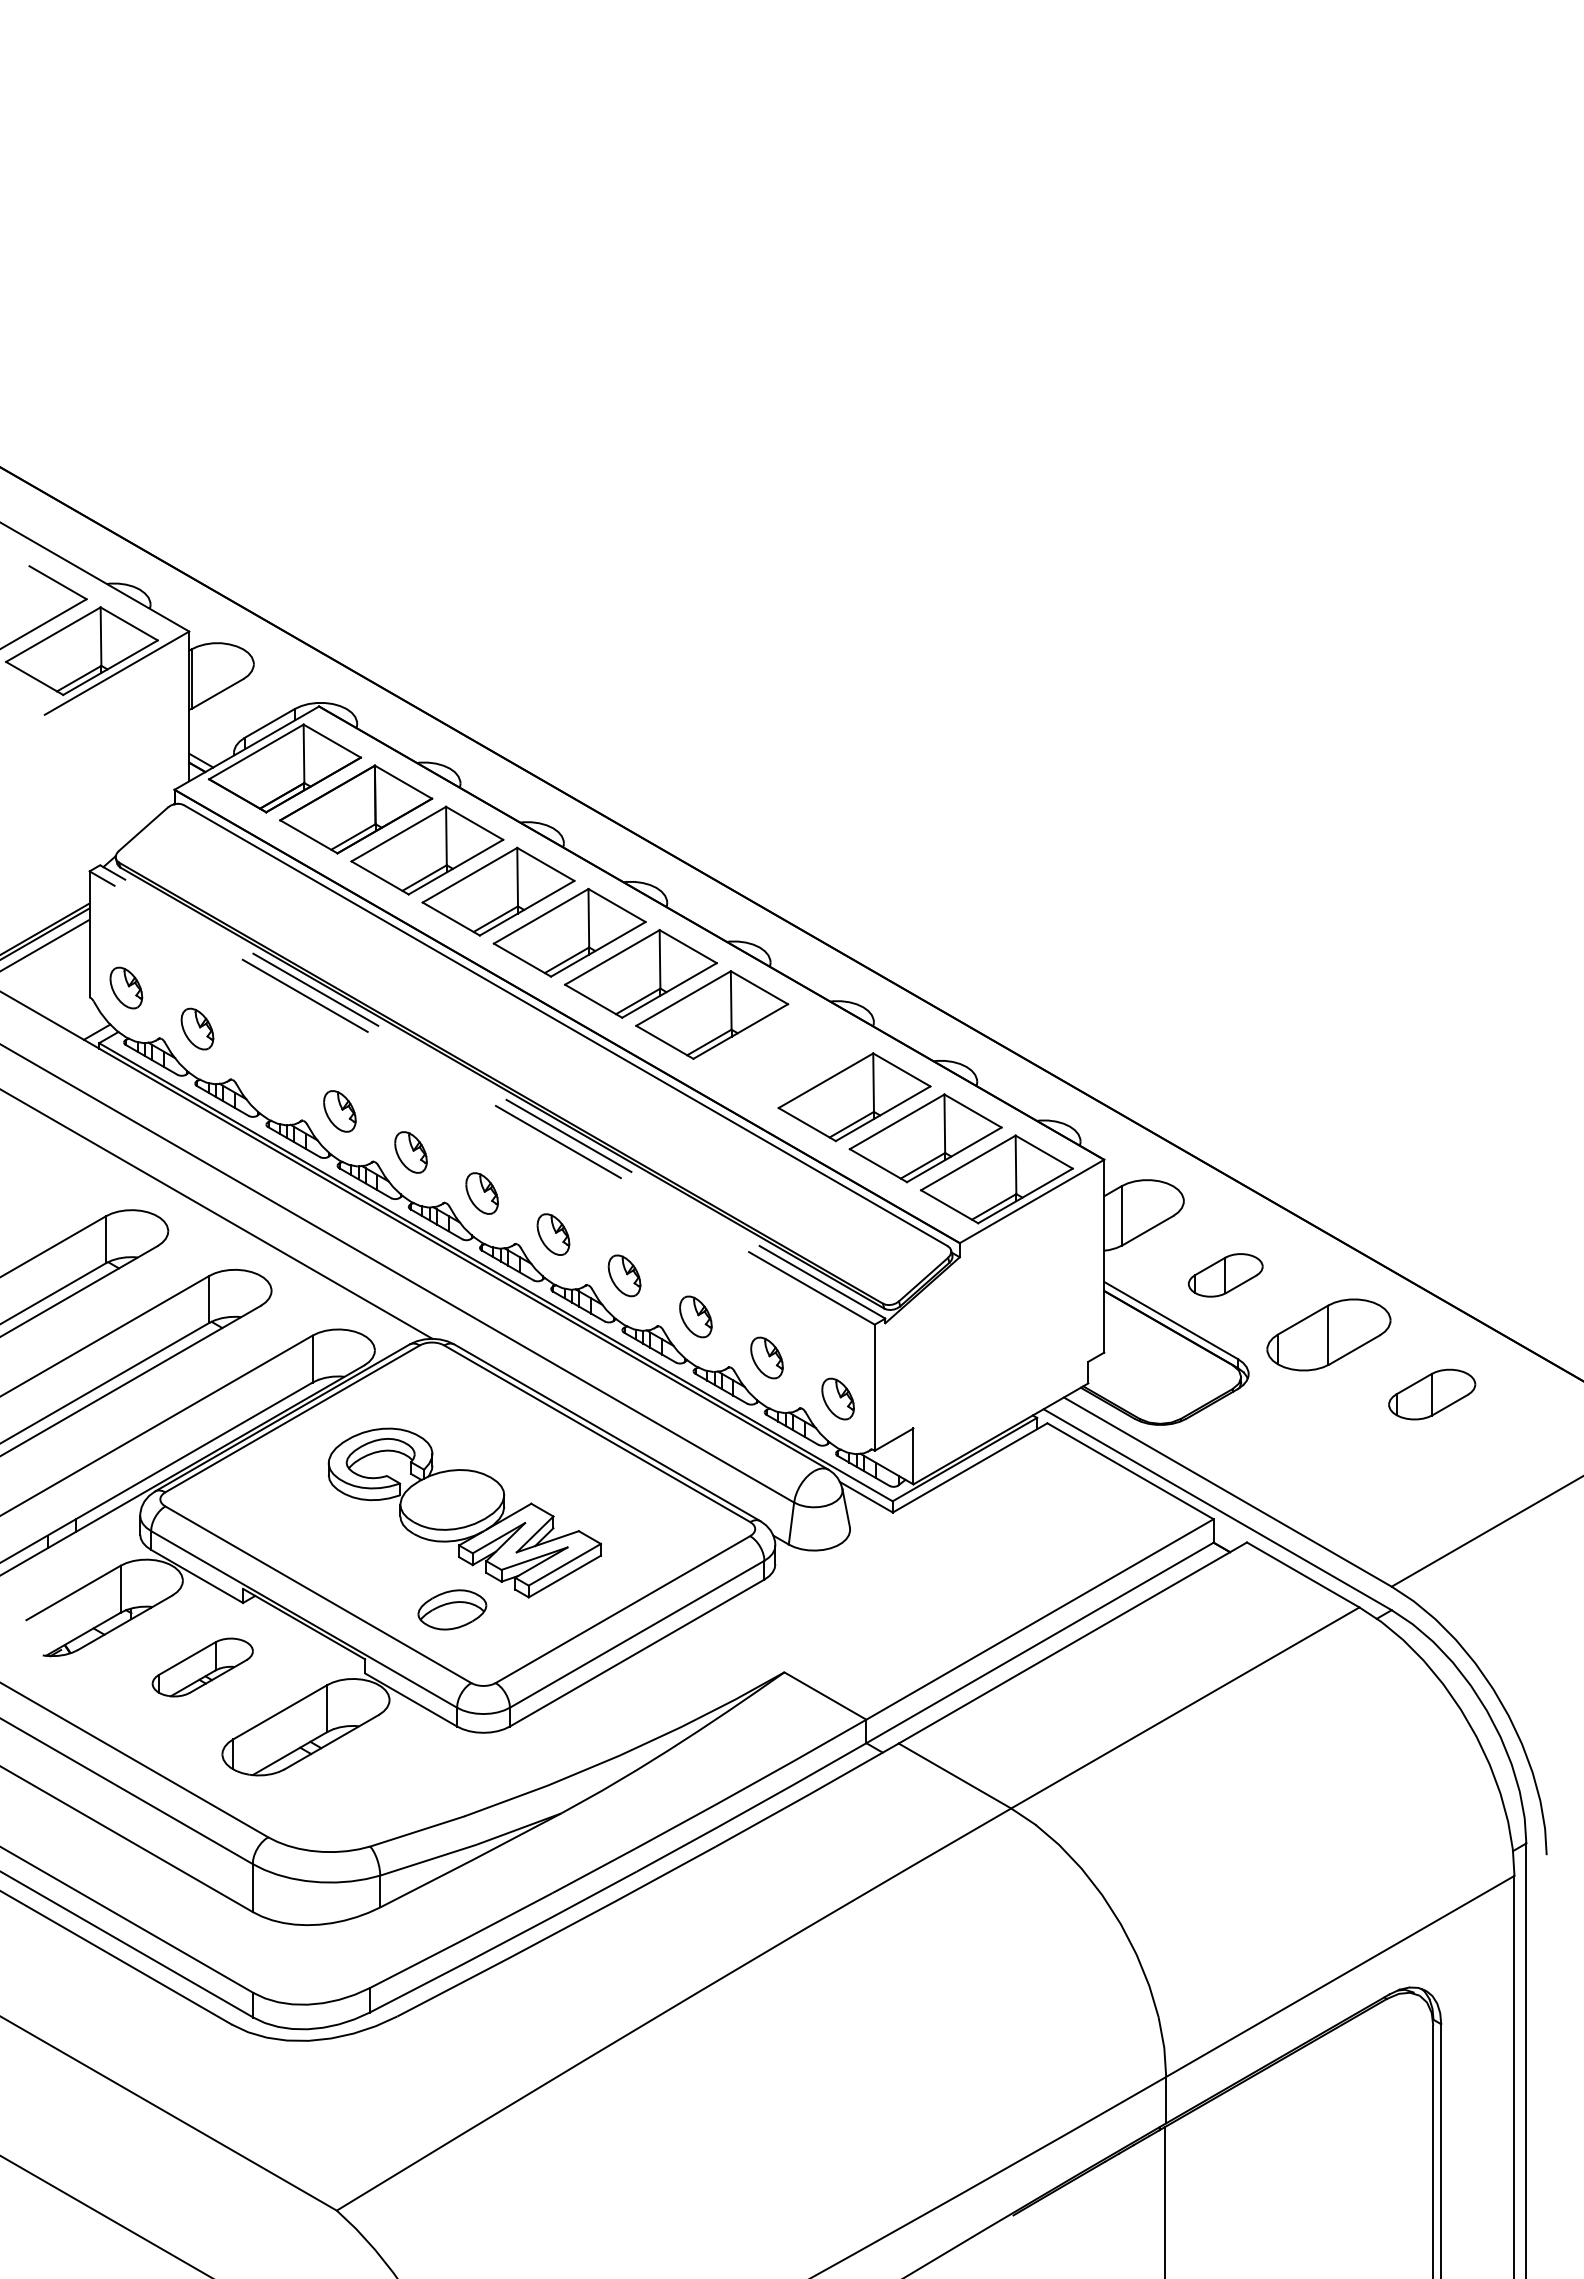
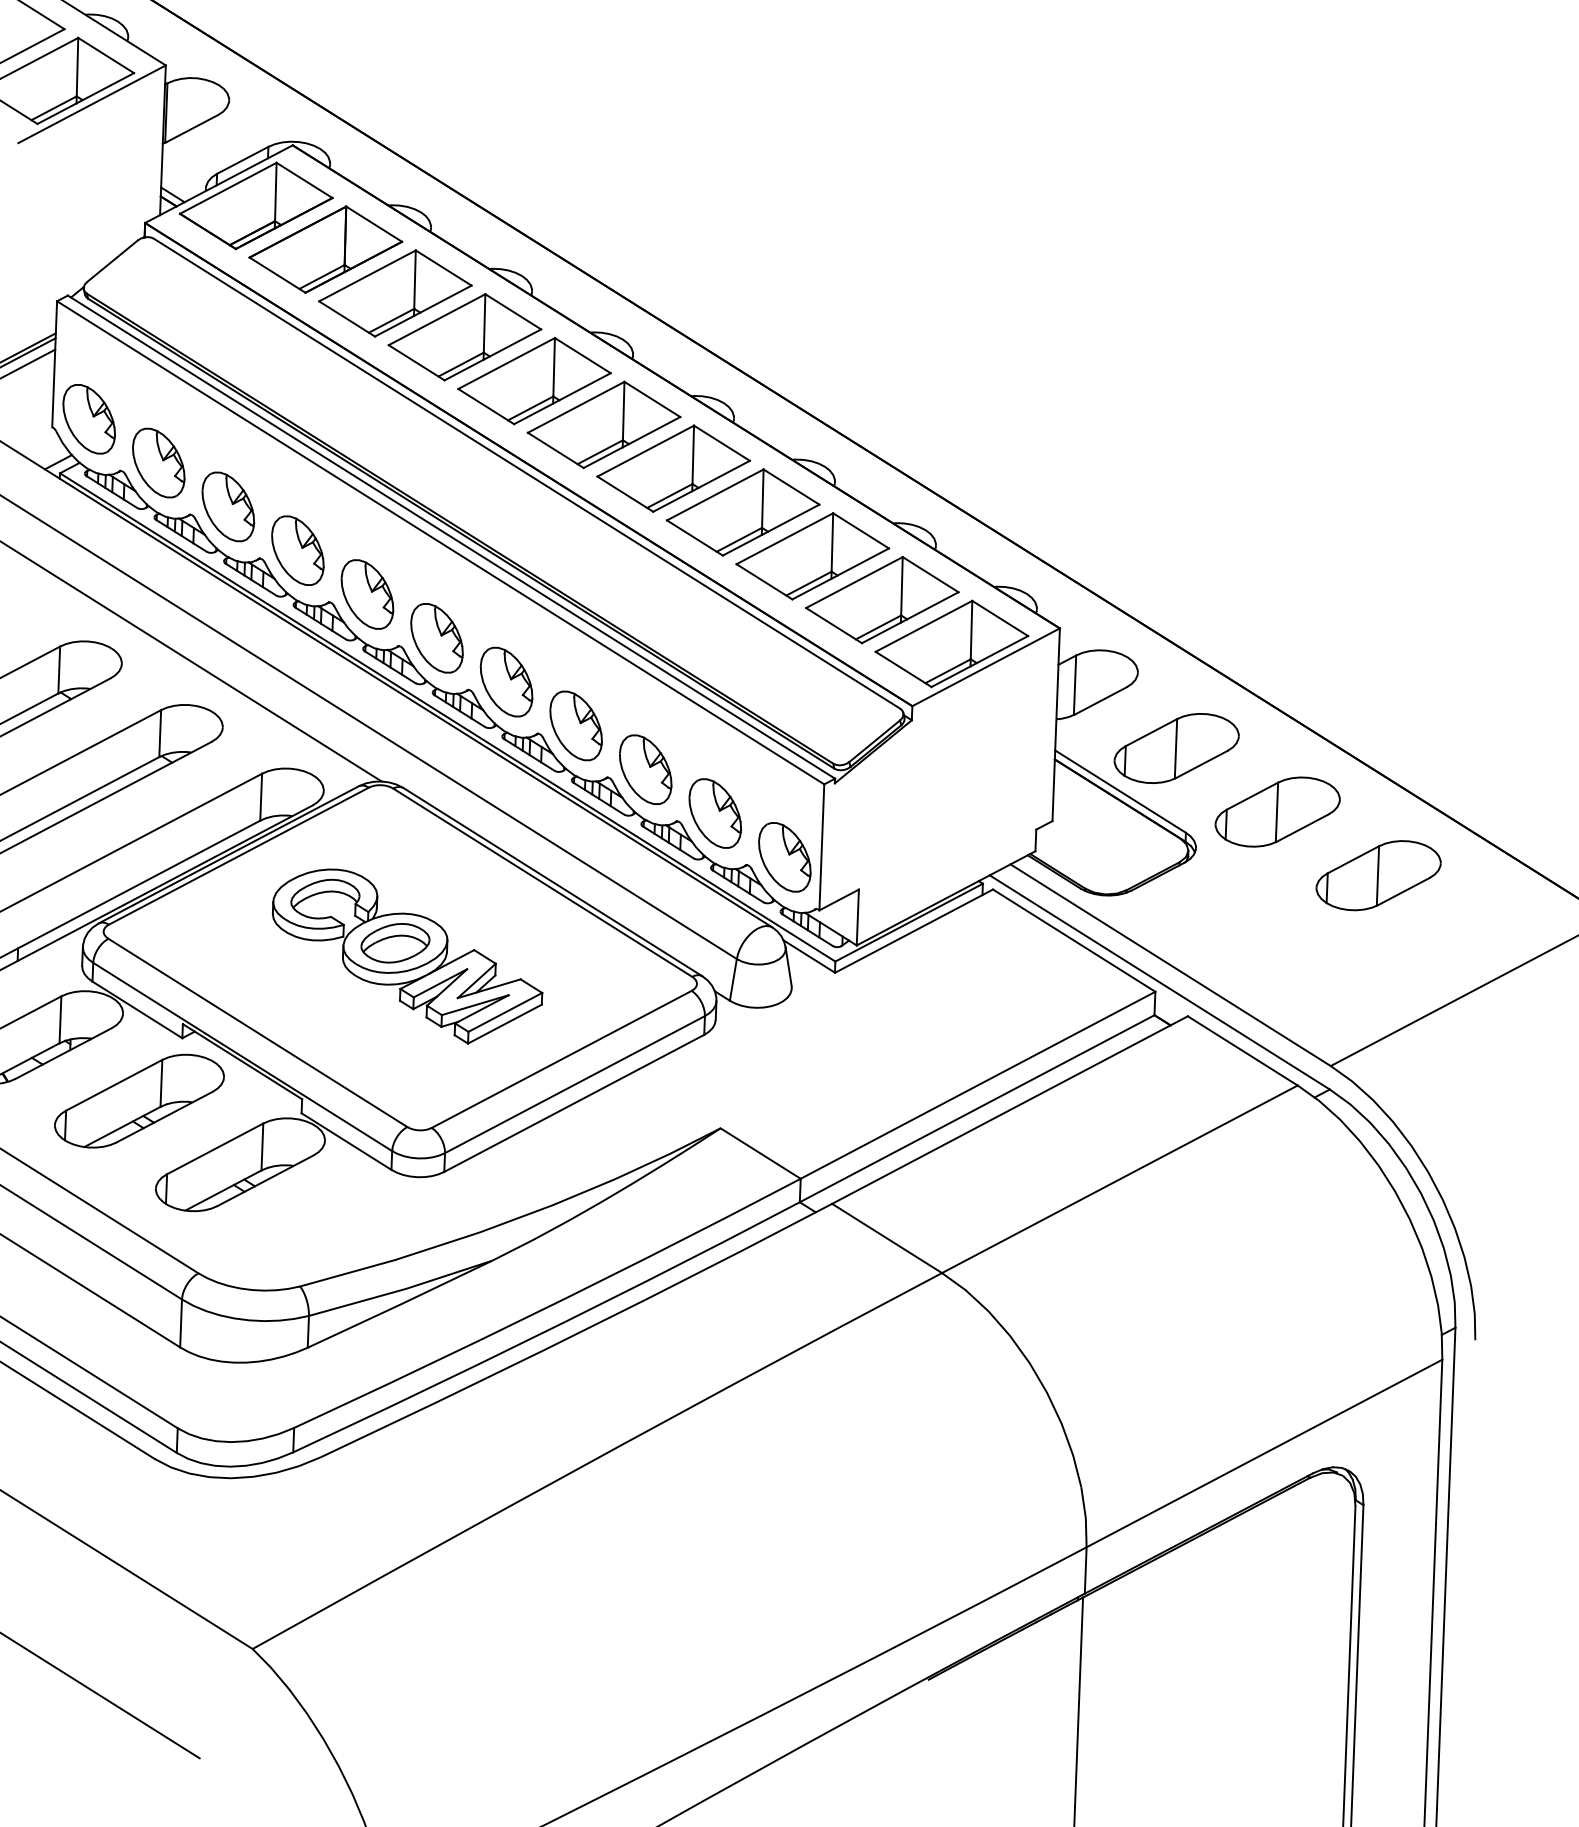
part: (126, 987) -> (89, 418), size x1.67
part: (197, 1028) -> (158, 462), size x1.67
part: (783, 1056) -> (743, 512), added
part: (268, 1070) -> (228, 507), added
line: (492, 1091) -> (451, 536), dashed -> solid
line: (481, 1097) -> (440, 542), dashed -> solid
part: (339, 1111) -> (297, 550), size x1.67
part: (410, 1152) -> (366, 594), size x1.67
part: (481, 1193) -> (436, 638), size x1.67
part: (553, 1234) -> (506, 681), size x1.67
part: (624, 1275) -> (576, 725), size x1.67
part: (1225, 1275) -> (1176, 748), size x1.67
part: (695, 1316) -> (645, 769), size x1.67
part: (766, 1357) -> (714, 813), size x1.67
part: (1431, 1394) -> (1377, 875), size x1.43
part: (837, 1398) -> (784, 856), size x1.67
part: (452, 1609) -> (395, 942), moved
part: (202, 1667) -> (139, 1101), size x1.67

